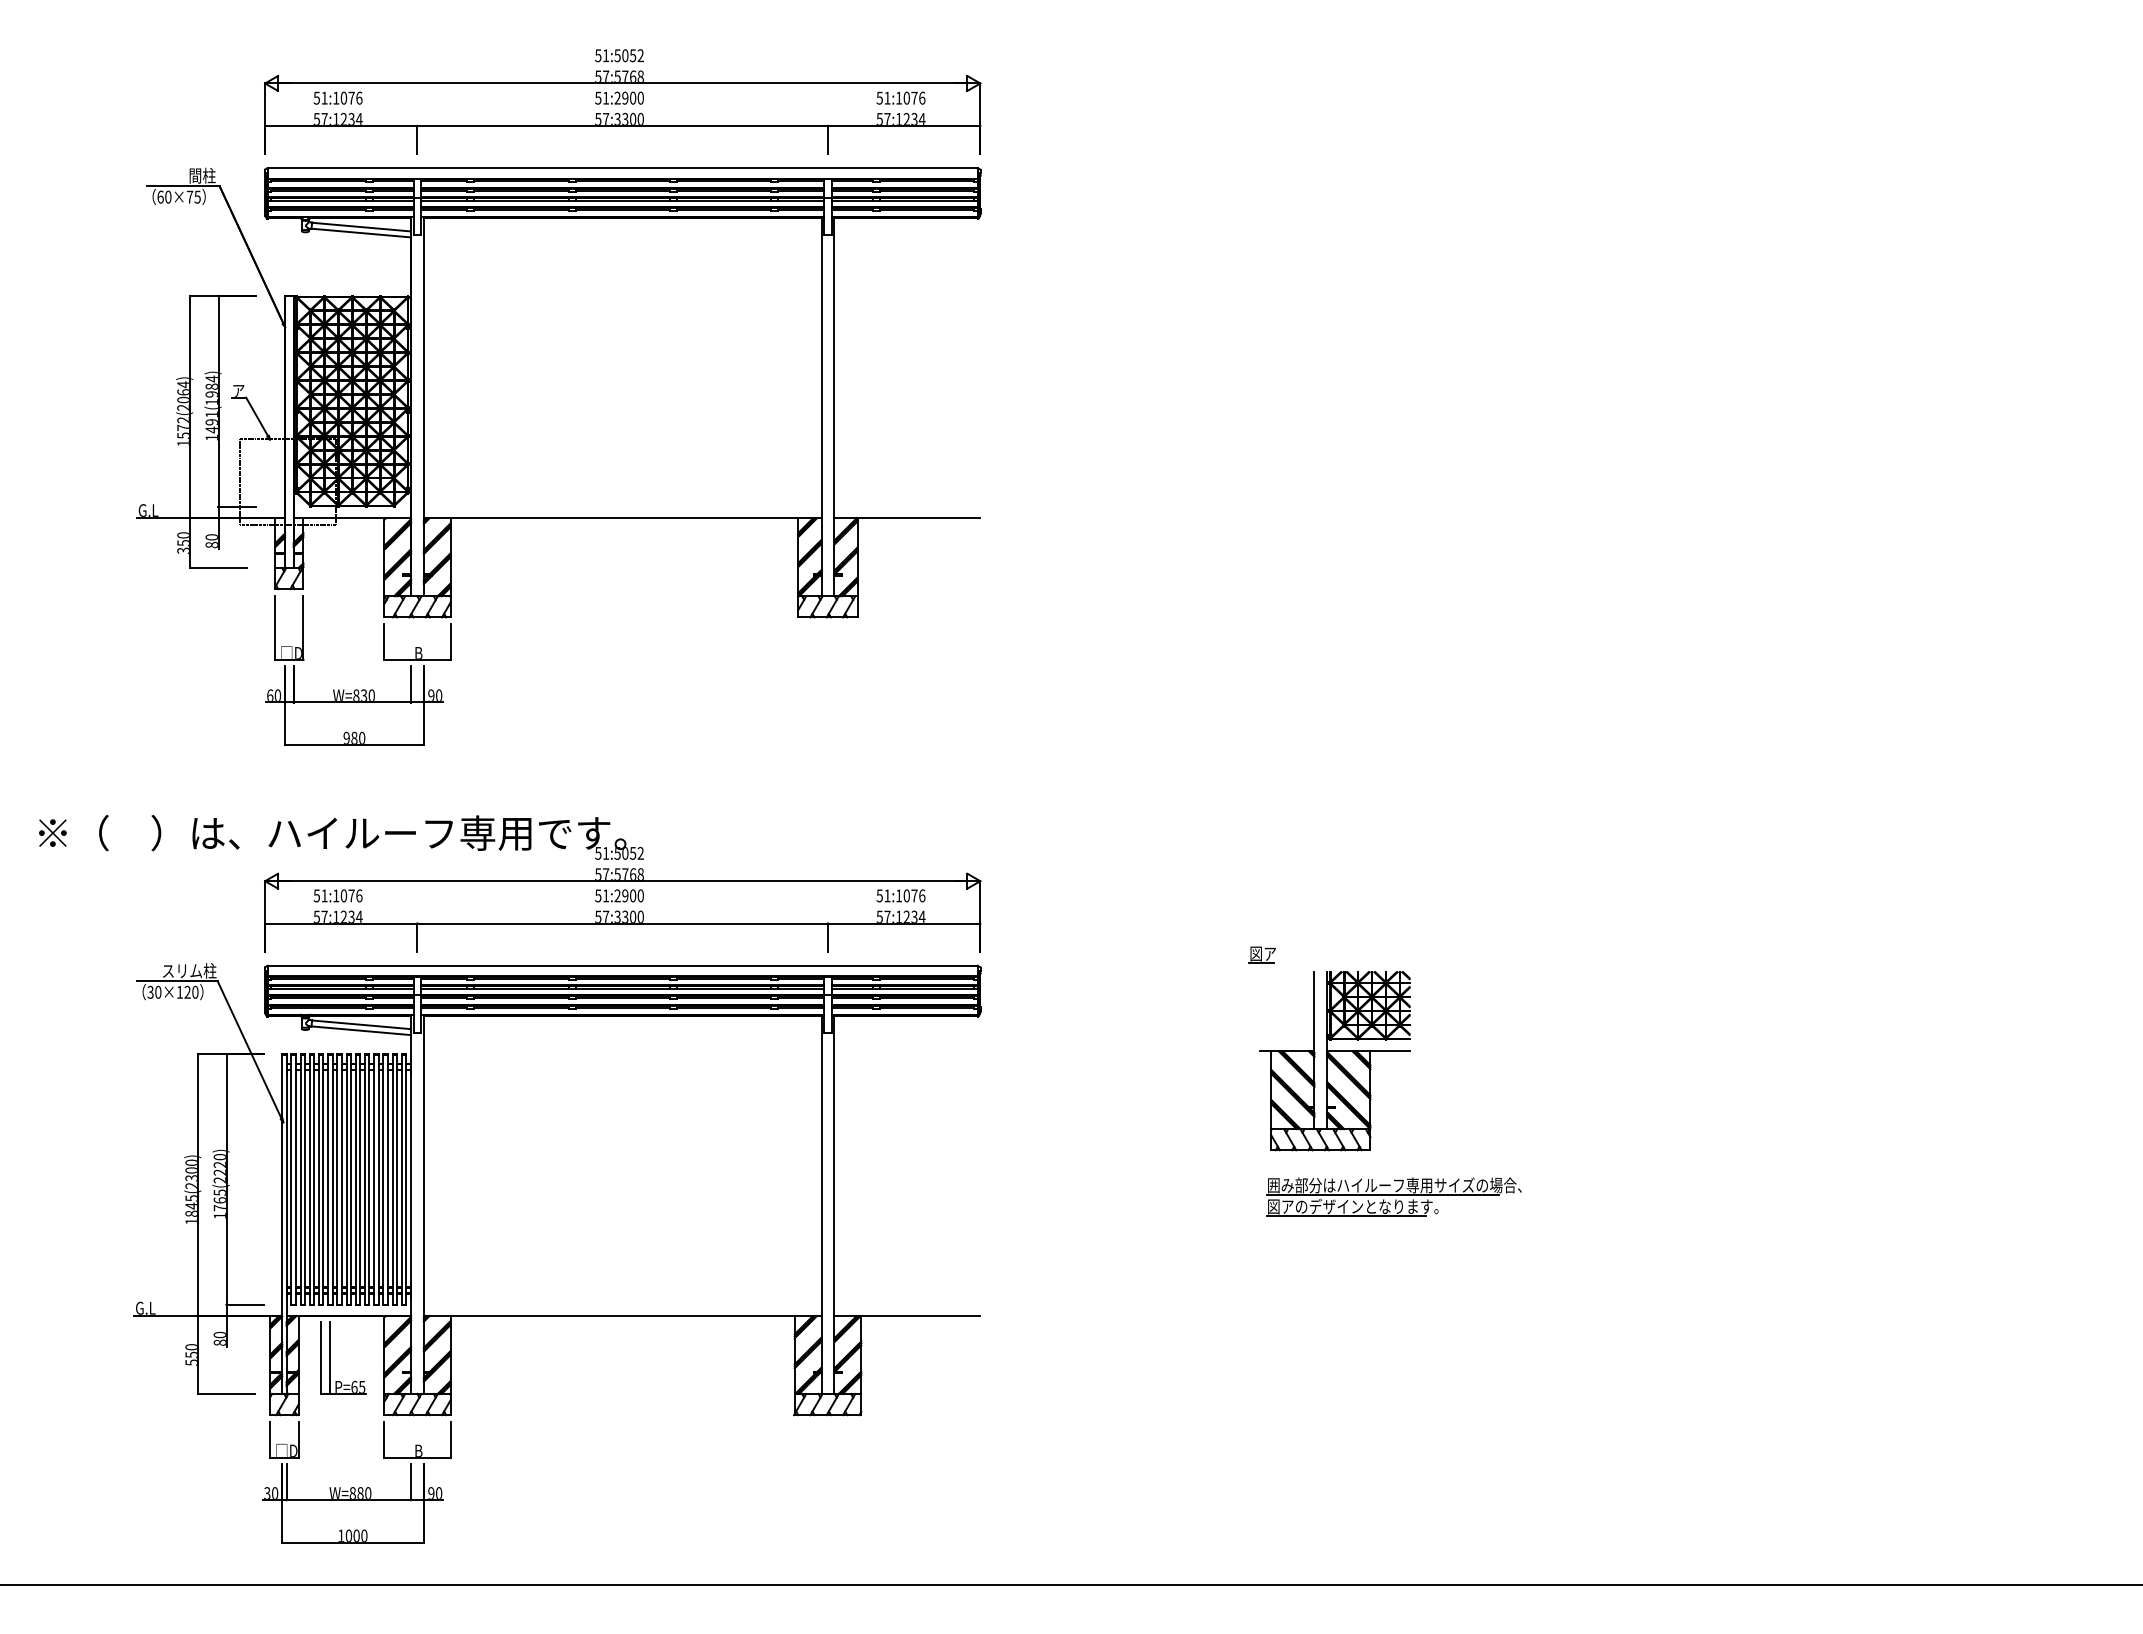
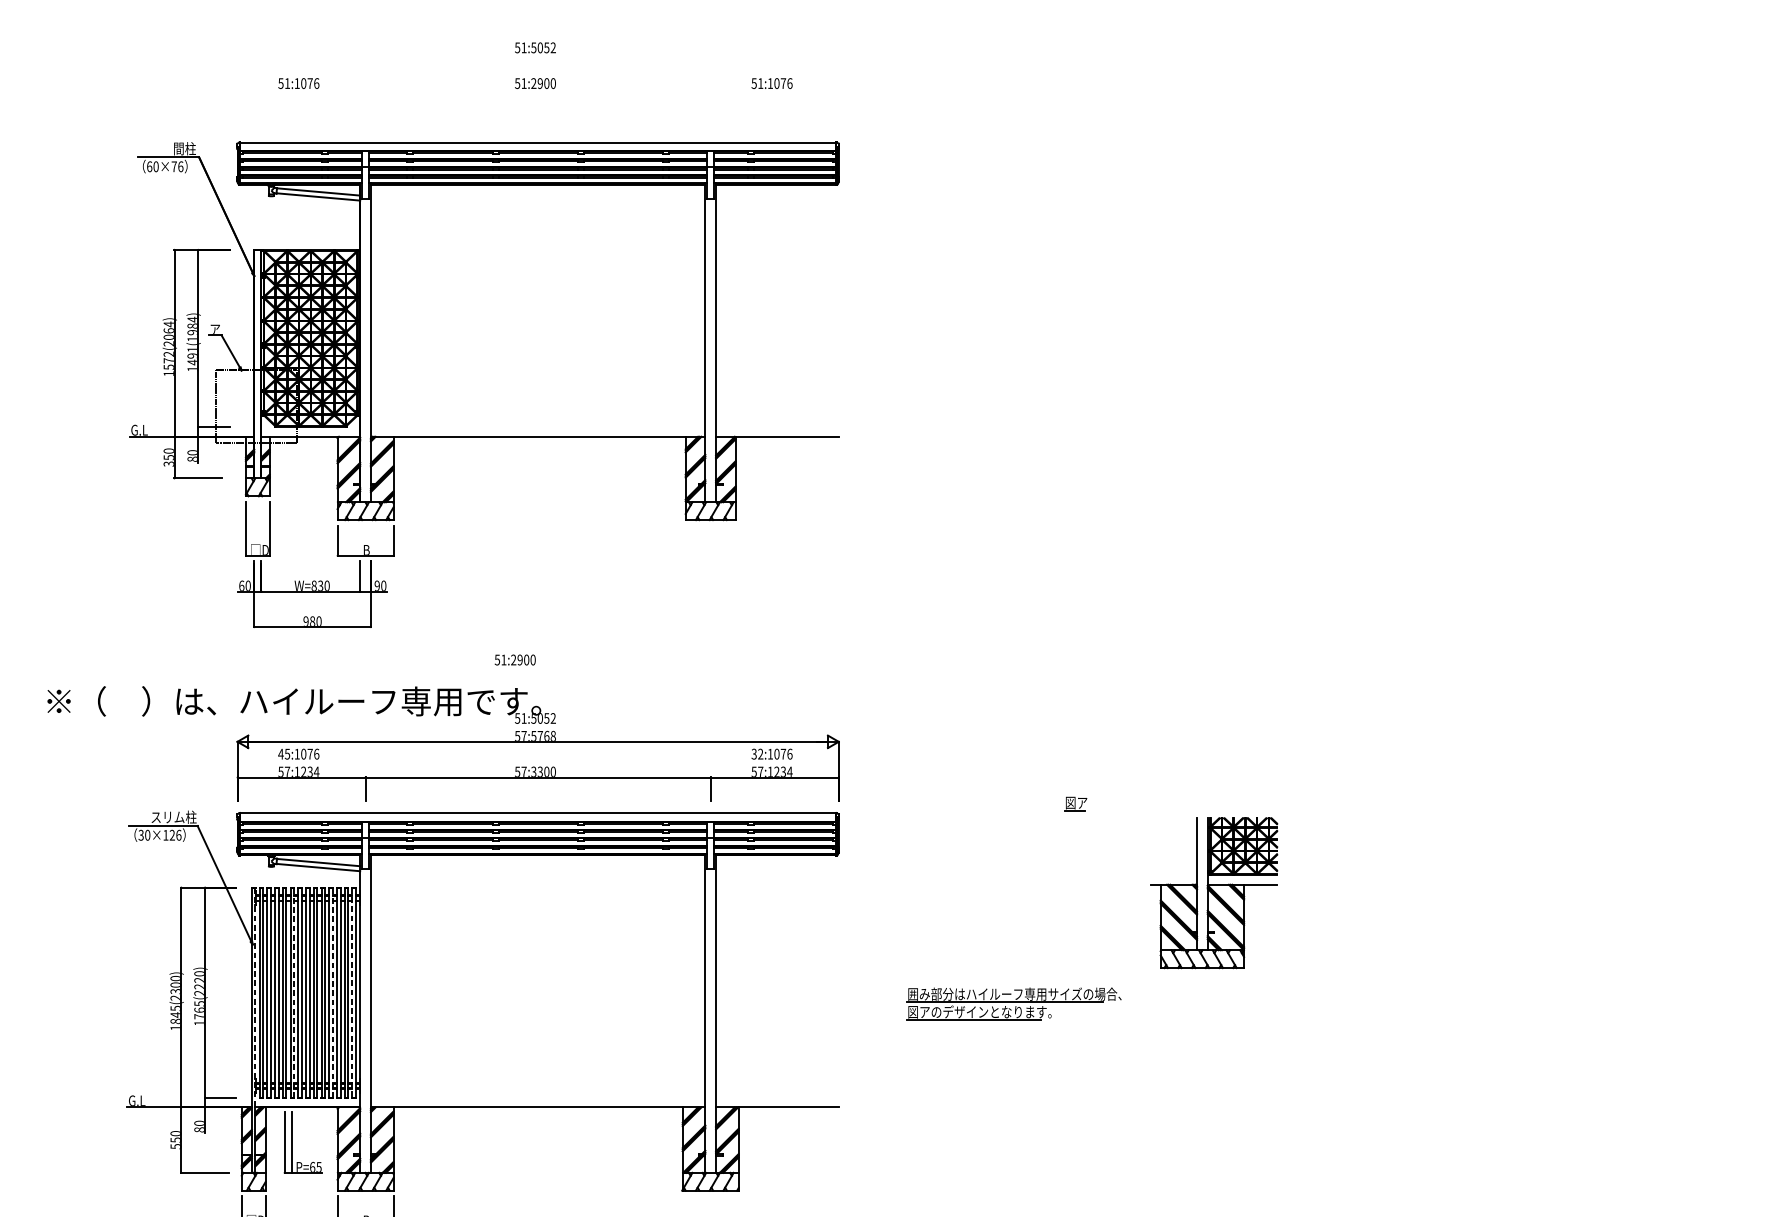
part: (622, 112) -> (537, 95), removed
text: (197, 196) -> (180, 166), 60×75 -> 60×76
text: (320, 895) -> (284, 753), 51:1076 -> 45:1076
text: (619, 895) -> (515, 659), moved
text: (883, 895) -> (757, 753), 51:1076 -> 32:1076
text: (195, 991) -> (178, 834), 30×120 -> 30×126
part: (1334, 1061) -> (1213, 893), moved
line: (332, 1179) -> (294, 992), solid -> dashed
line: (378, 1179) -> (332, 992), solid -> dashed
line: (401, 1179) -> (352, 992), solid -> dashed
line: (286, 1185) -> (255, 997), solid -> dashed
part: (1393, 1196) -> (1013, 1003), moved

